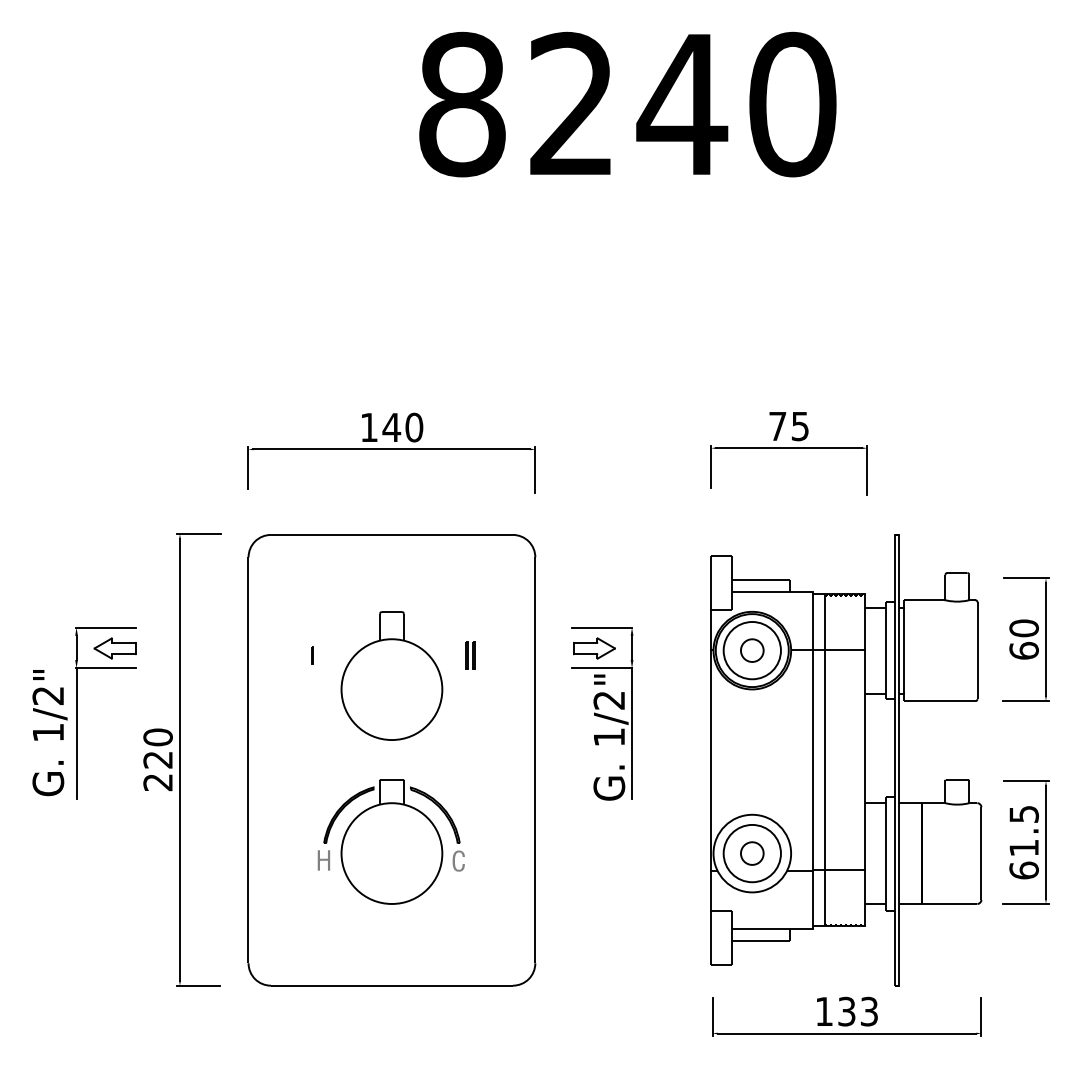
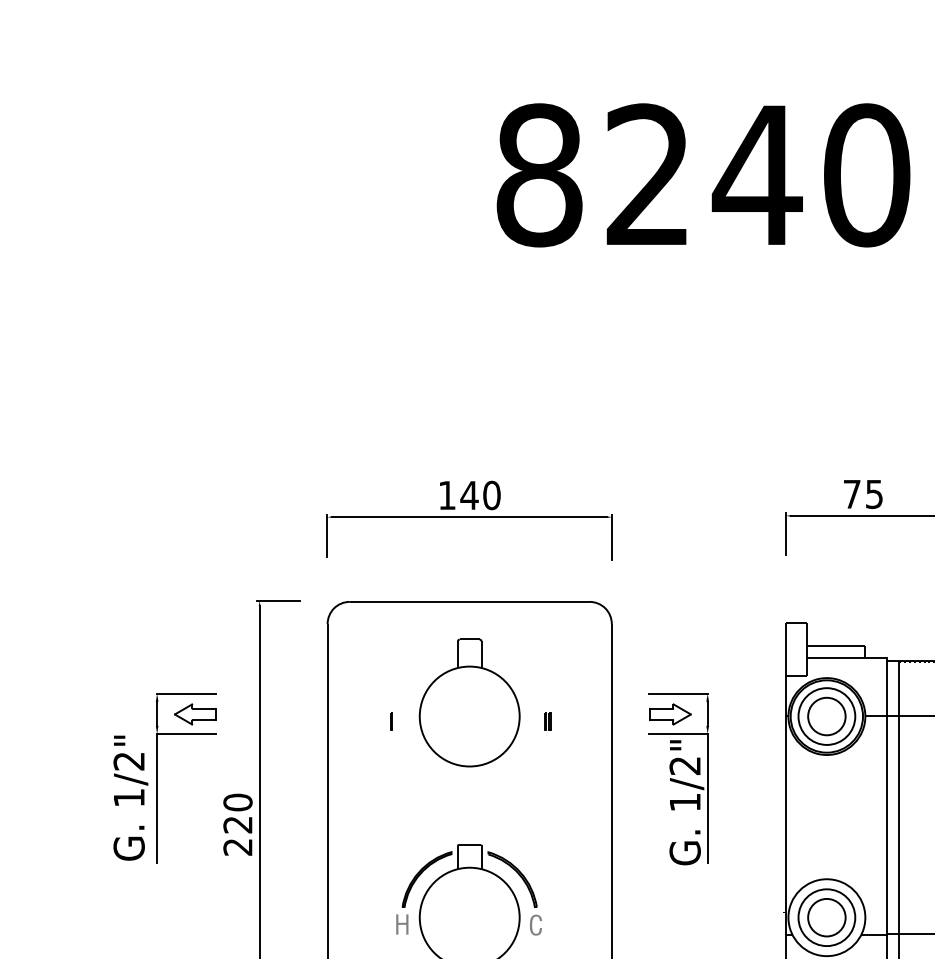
circle: (752, 650) -> (827, 716), size x1.67
part: (470, 655) -> (547, 721), size x0.62
part: (391, 675) -> (469, 702), moved
circle: (752, 853) -> (827, 917), size x1.67

